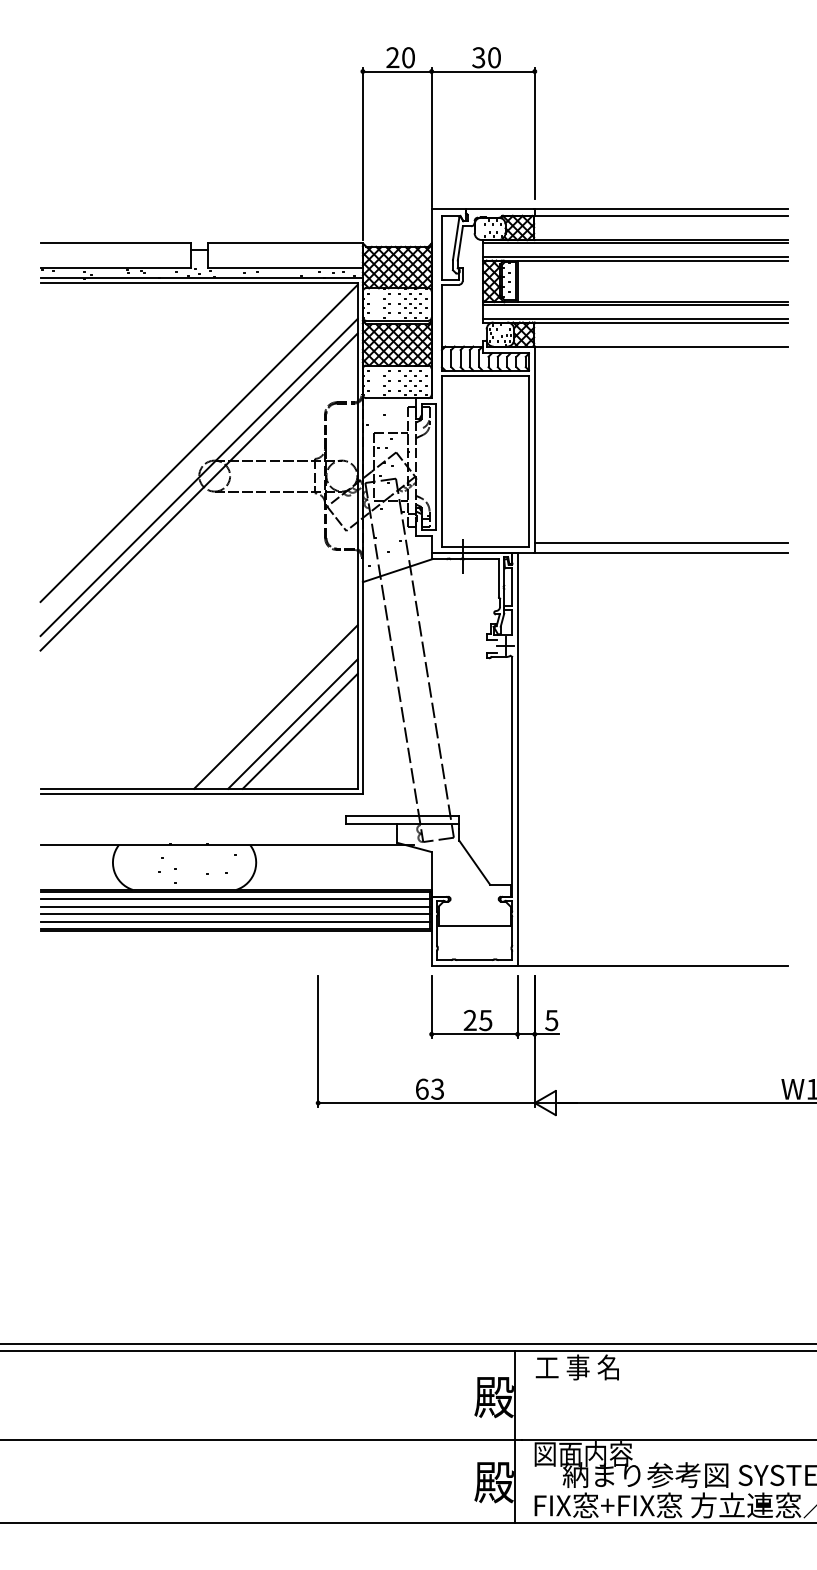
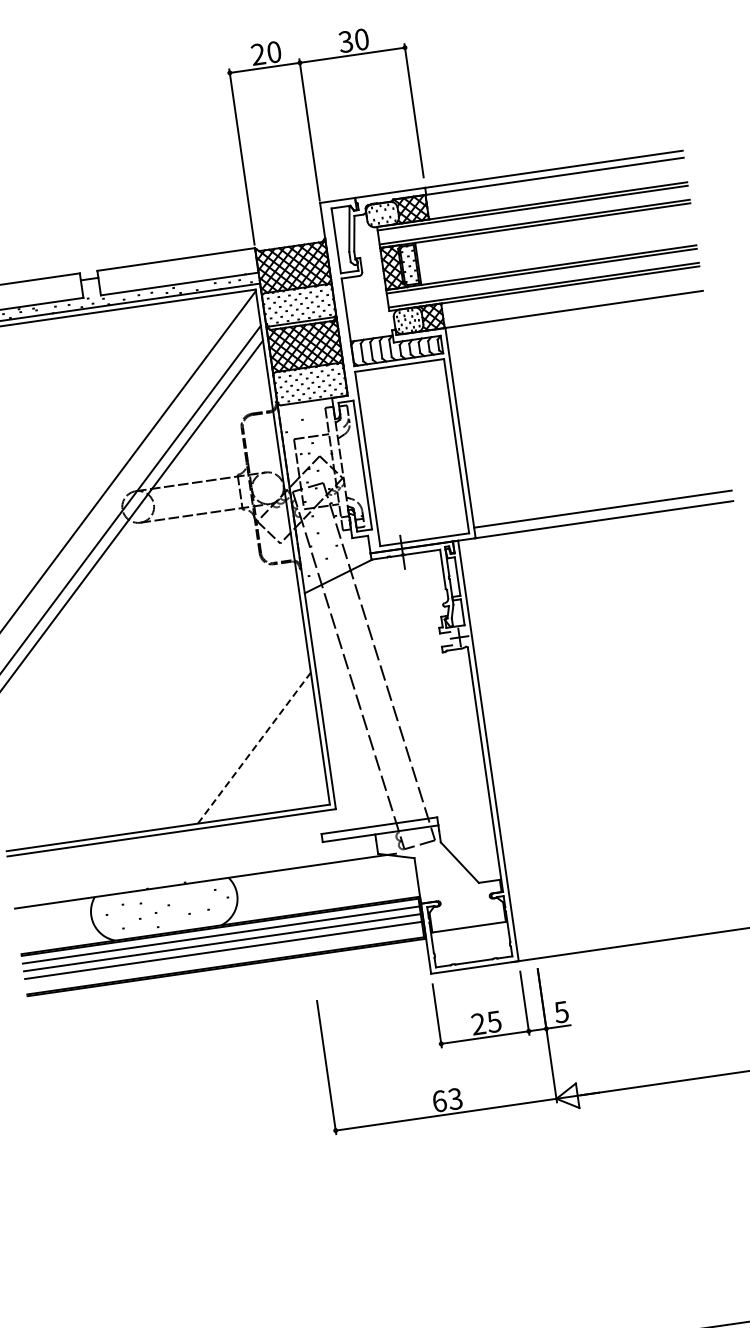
line: (275, 706) -> (234, 732), removed
line: (292, 724) -> (253, 748), solid -> dashed
line: (299, 730) -> (261, 753), removed
line: (234, 921) -> (223, 957), removed

